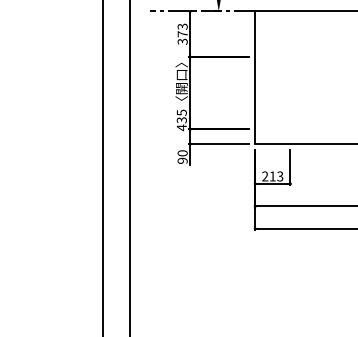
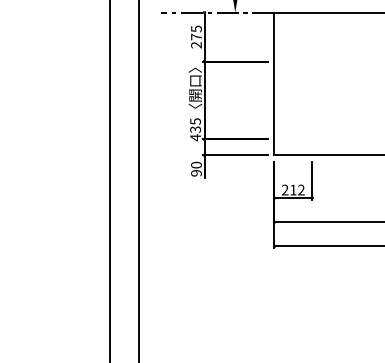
text: (182, 33) -> (196, 36), 373 -> 275
text: (280, 176) -> (301, 190), 213 -> 212

